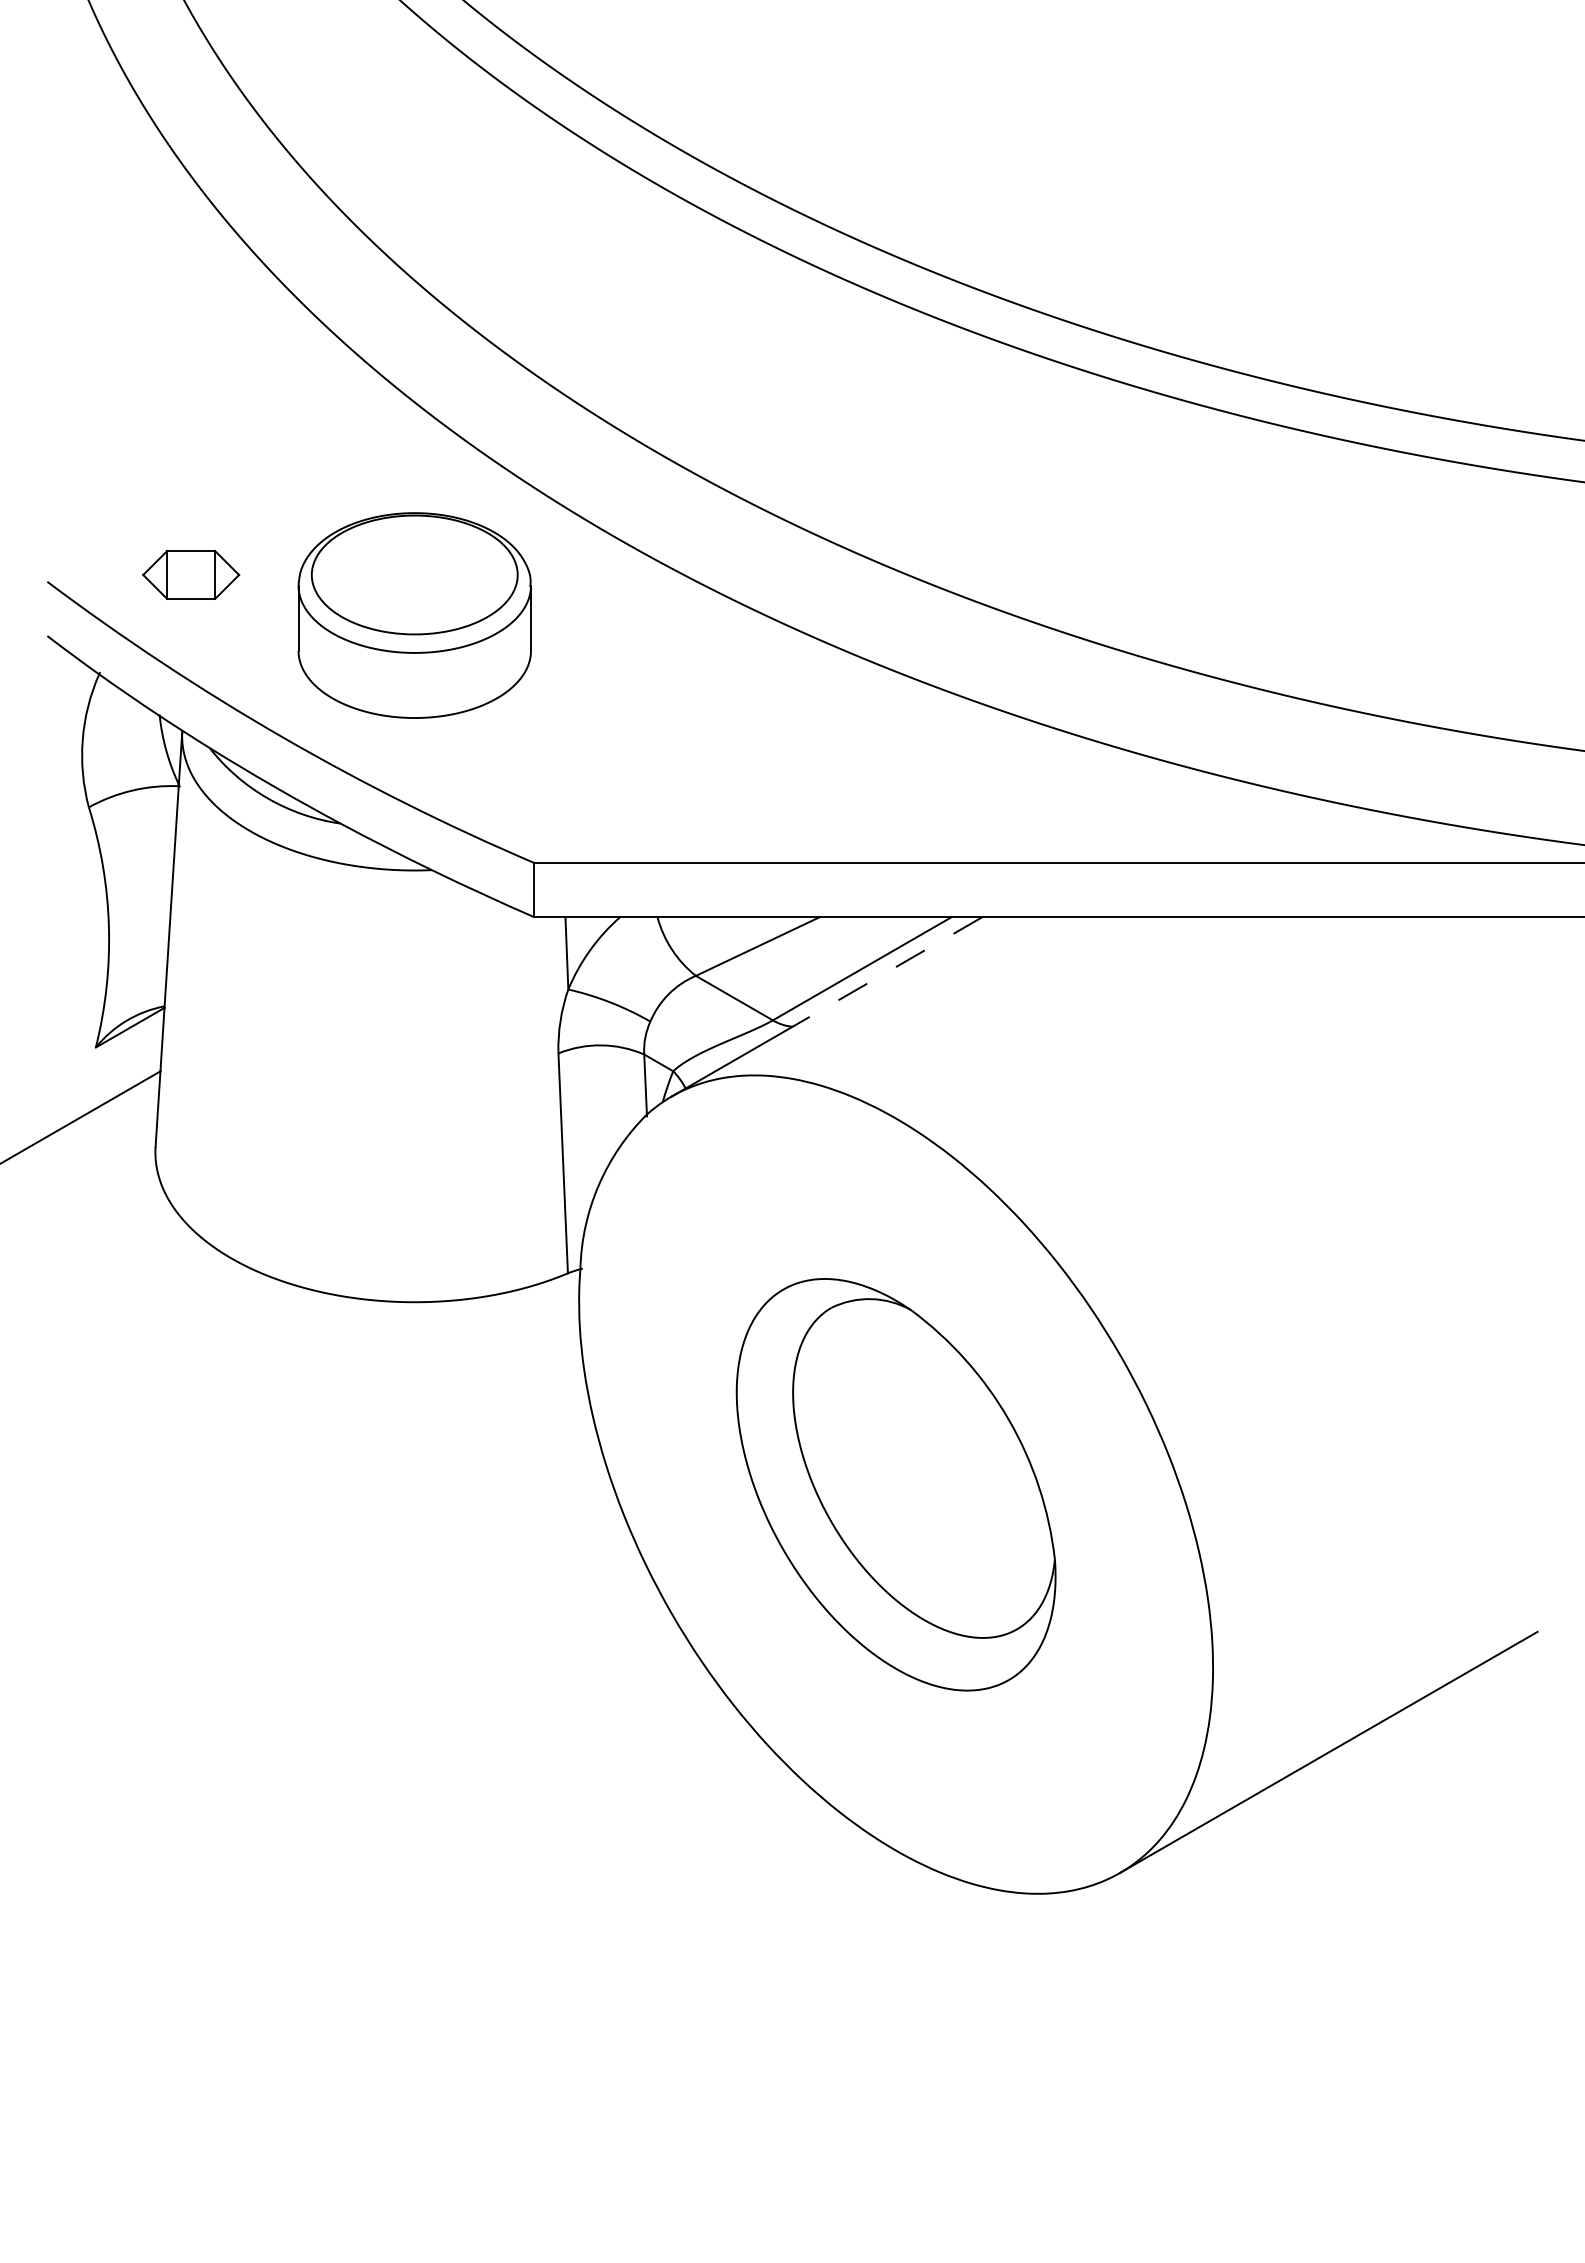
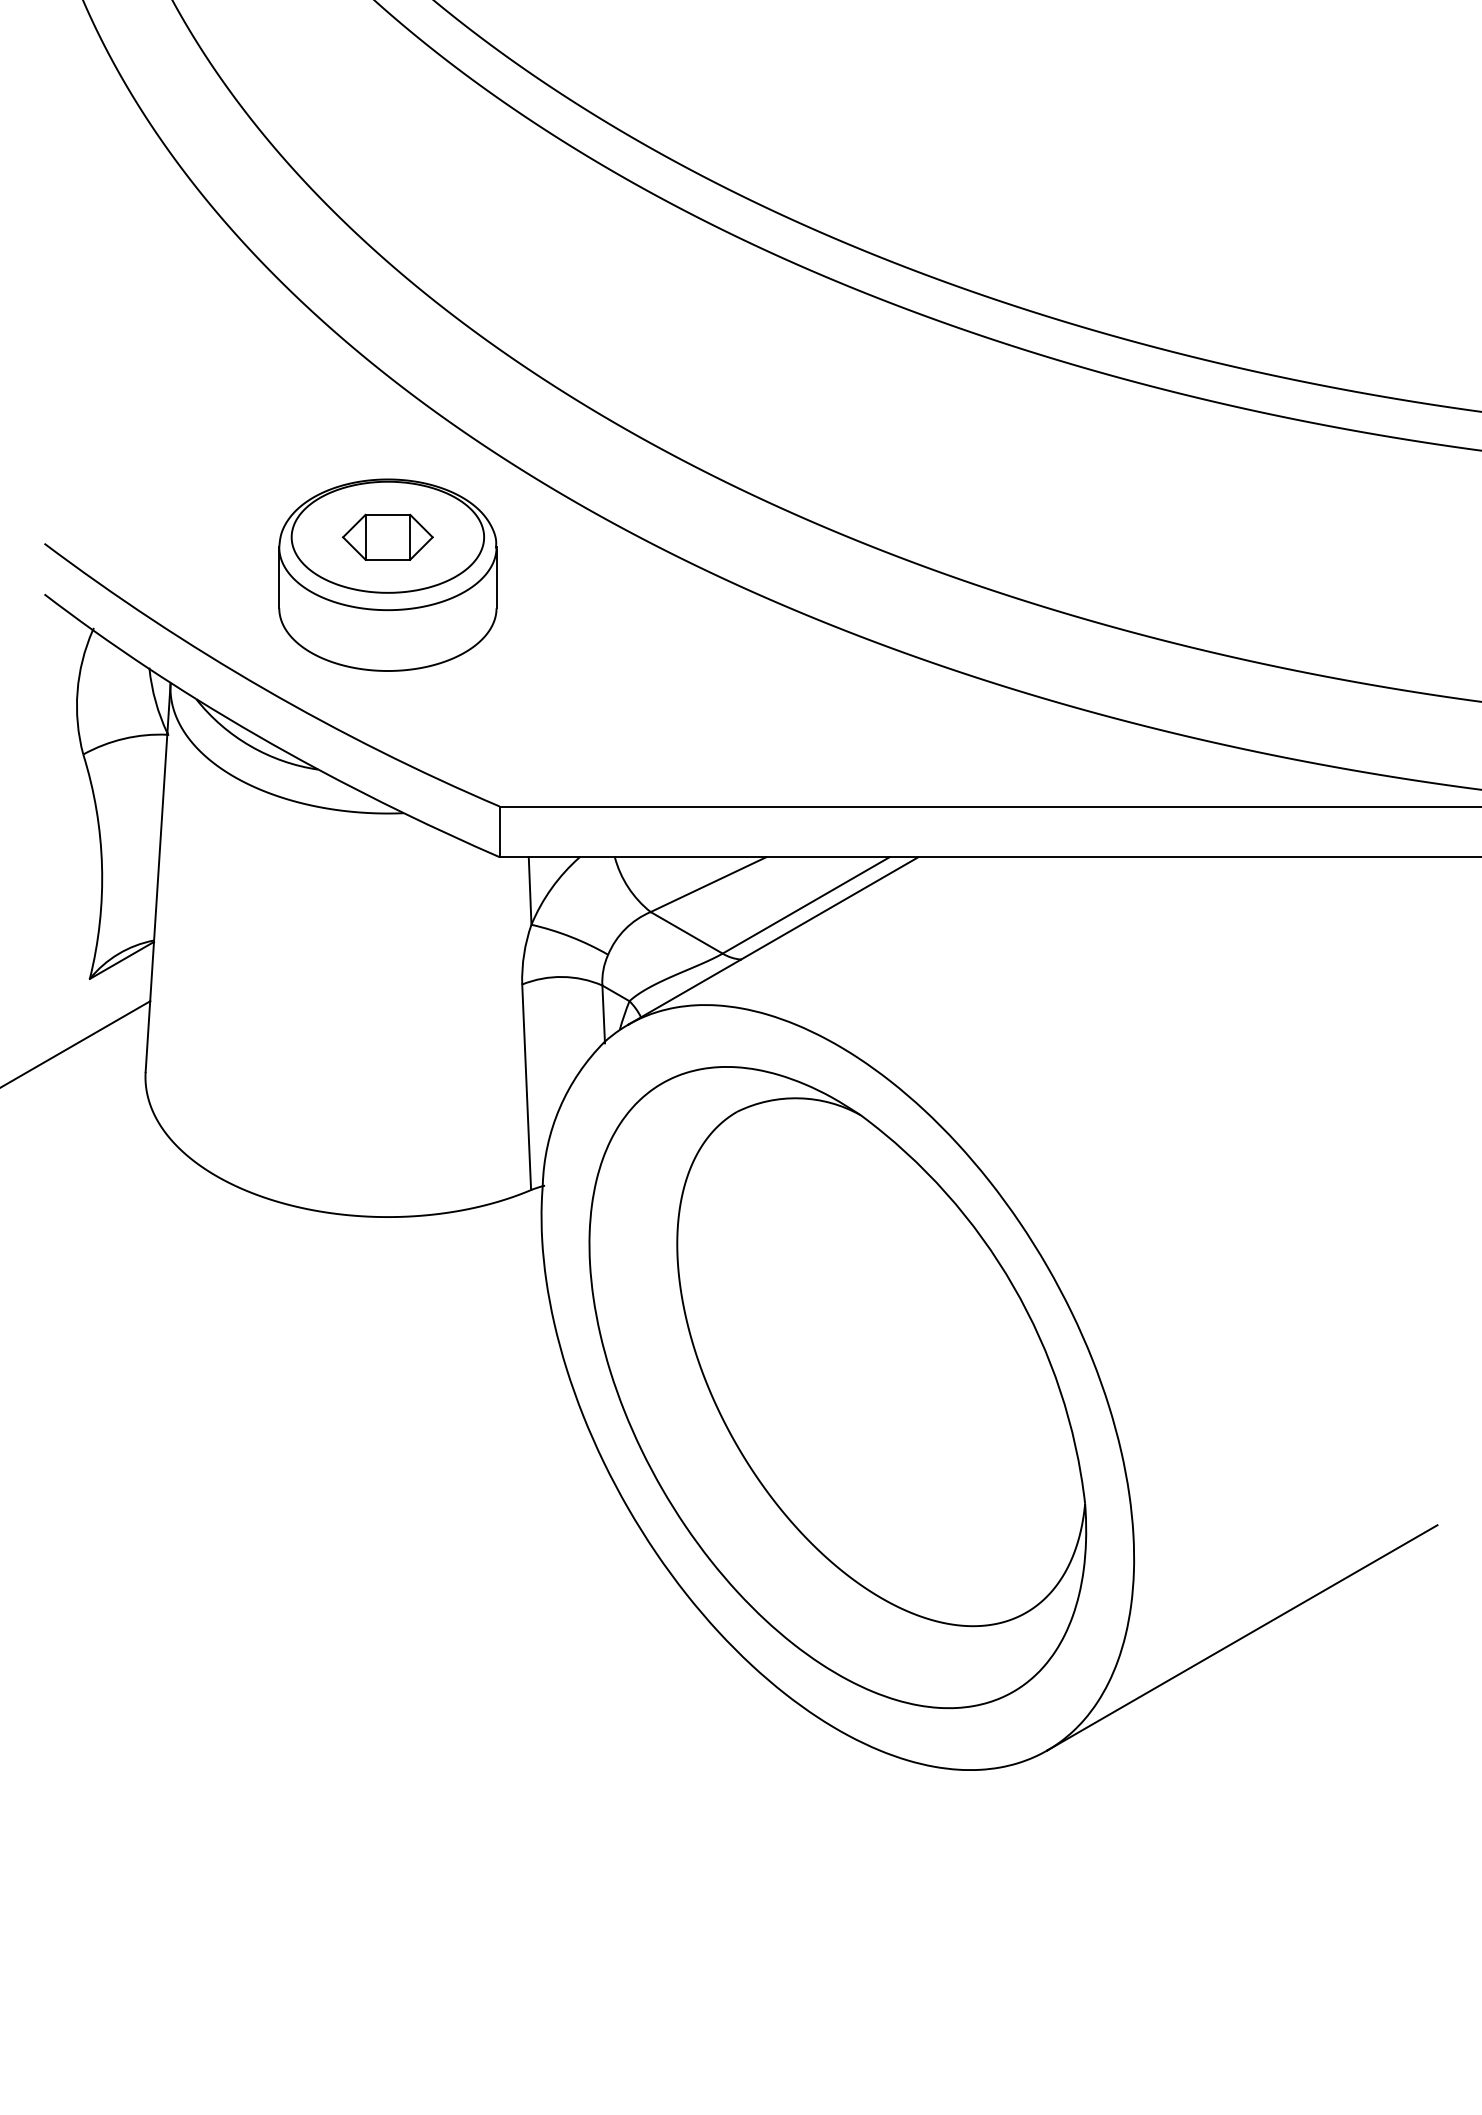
part: (190, 574) -> (387, 536), moved
line: (887, 972) -> (829, 908), dashed -> solid
part: (895, 1484) -> (837, 1387), size x1.67

